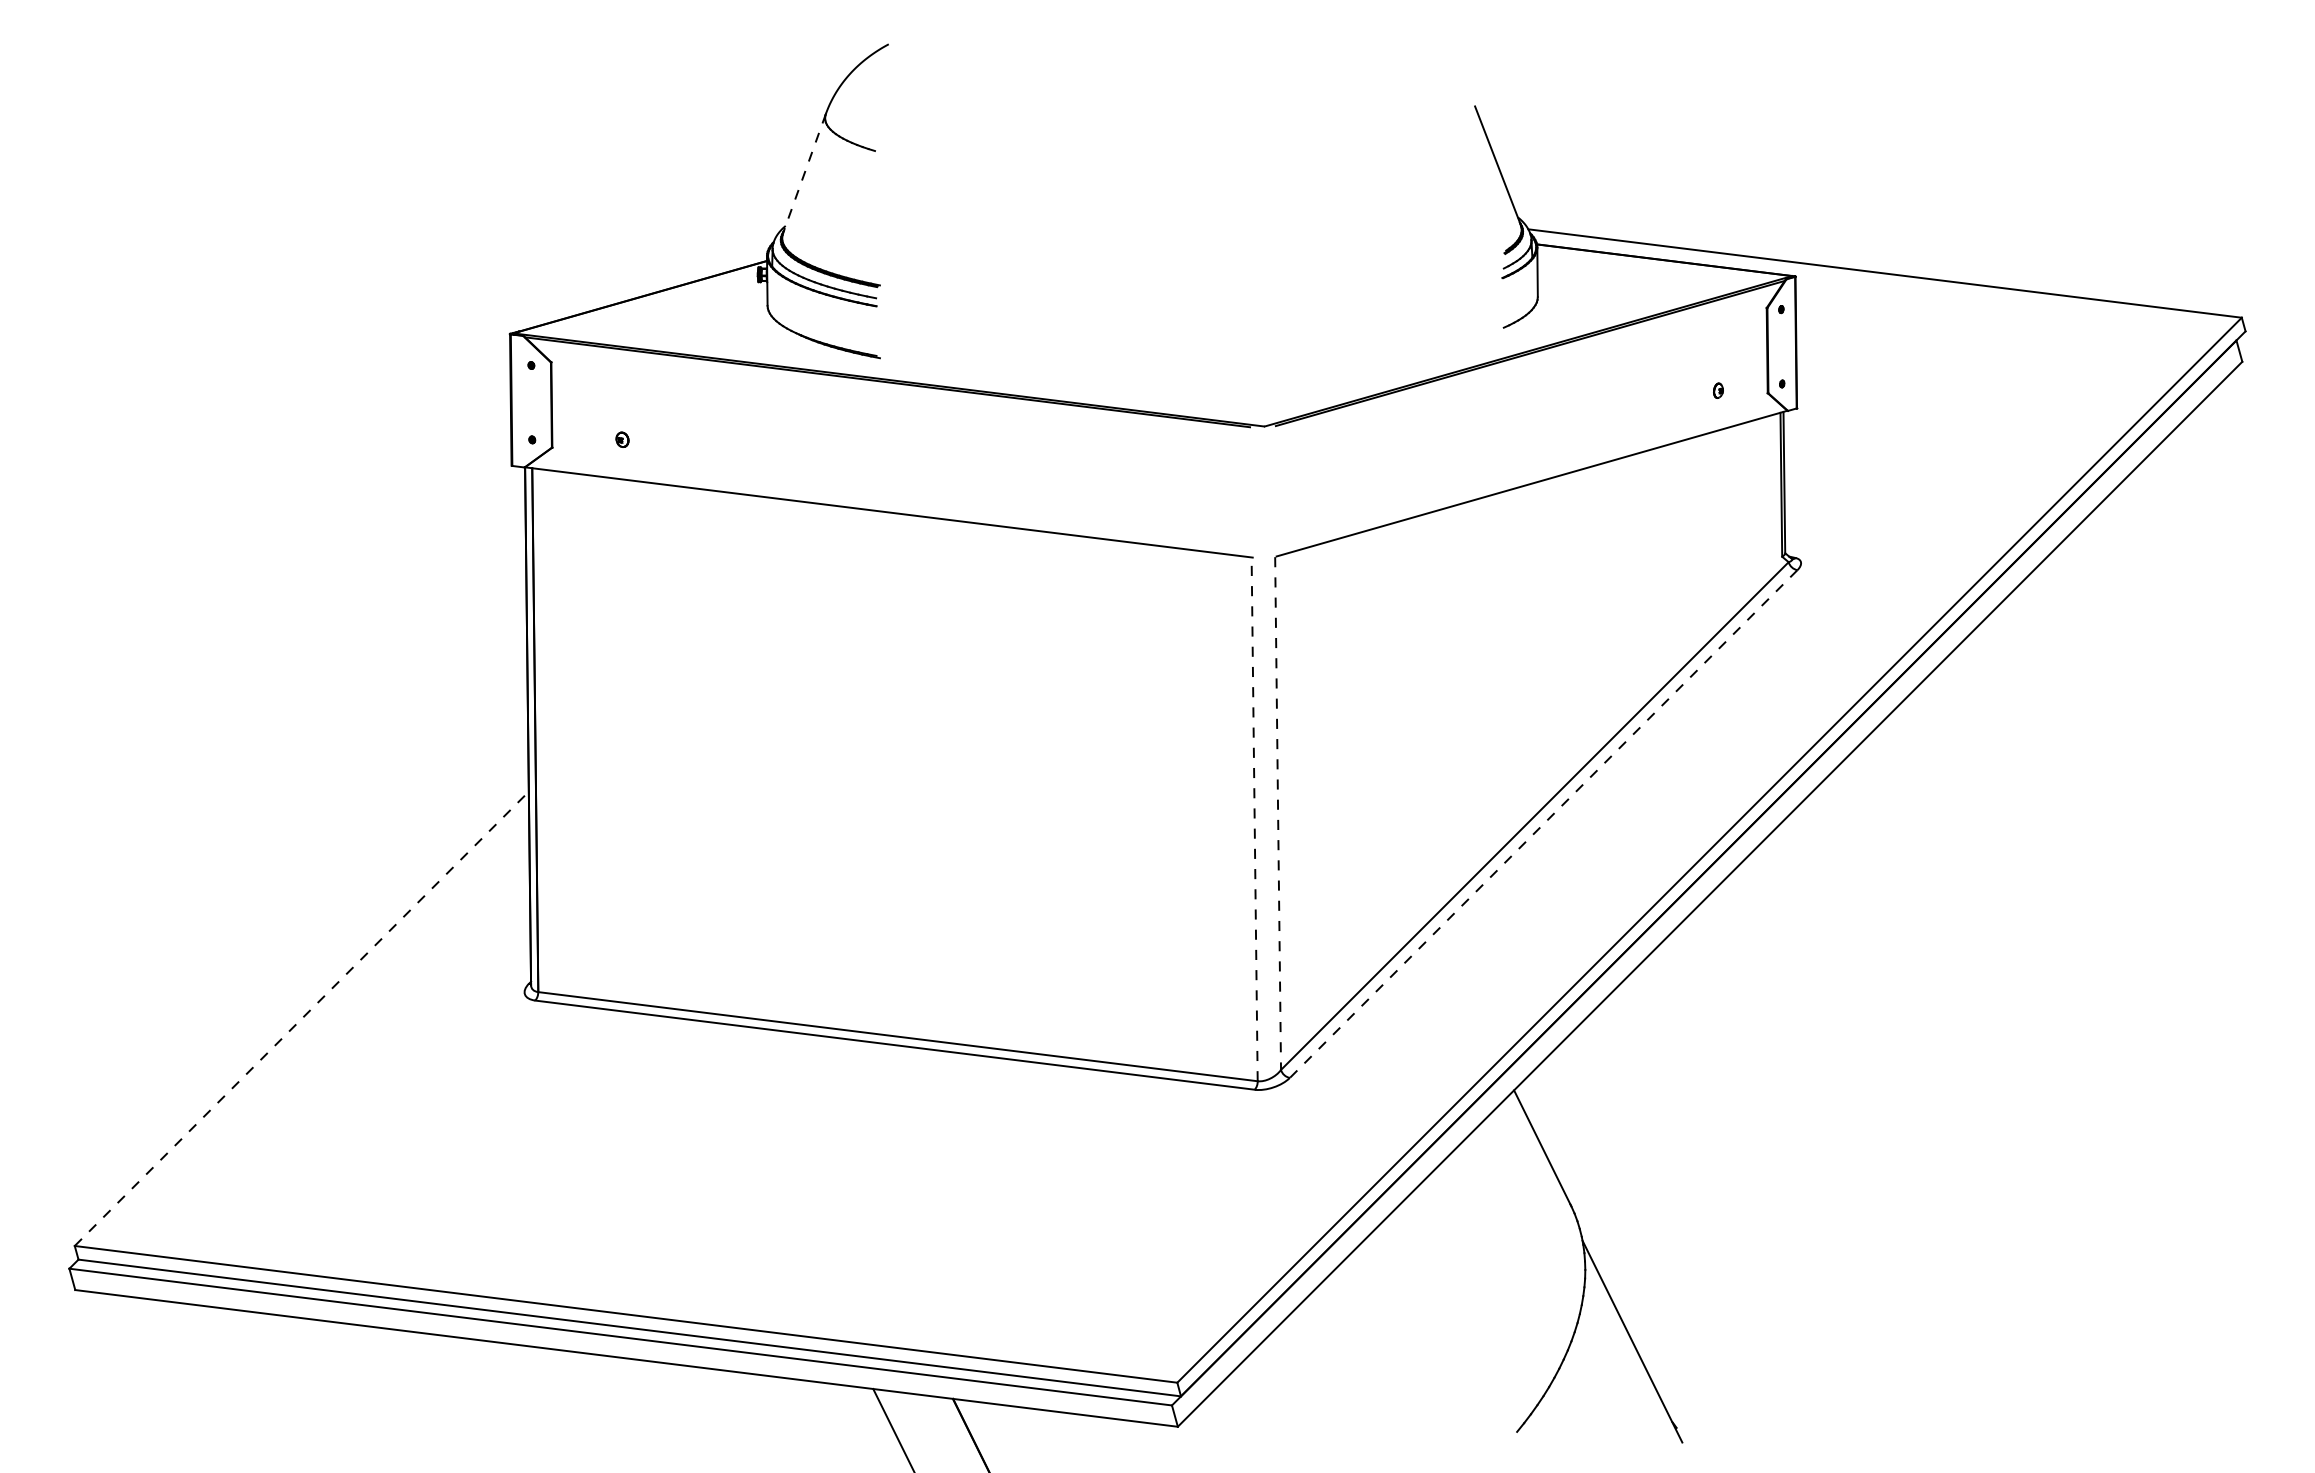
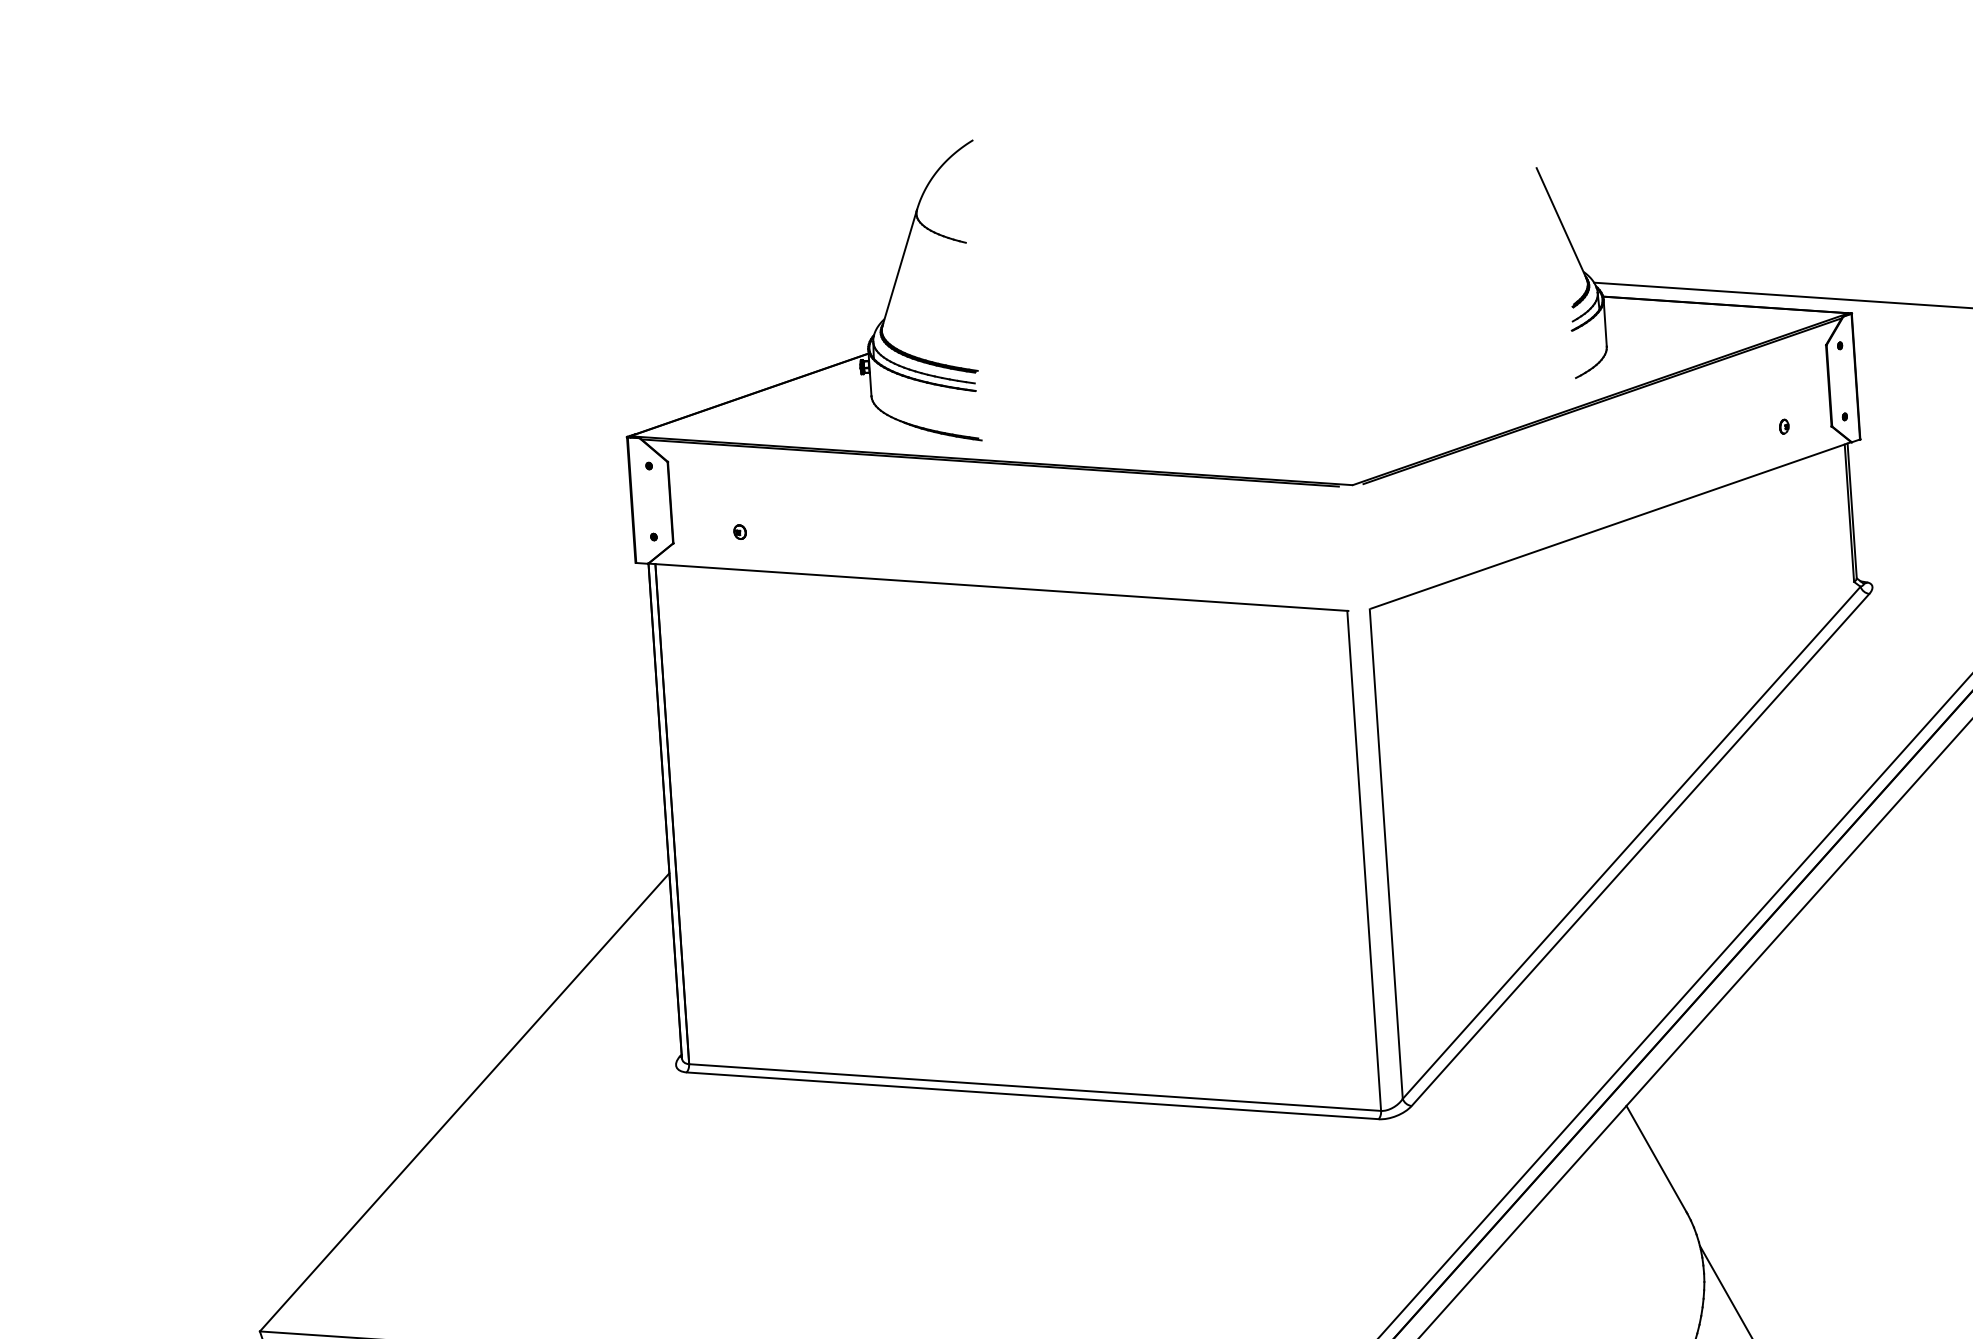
line: (804, 174) -> (899, 268), dashed -> solid
line: (1278, 814) -> (1386, 855), dashed -> solid
line: (1254, 819) -> (1364, 861), dashed -> solid
line: (1543, 824) -> (1640, 850), dashed -> solid
line: (302, 1018) -> (465, 1101), dashed -> solid

